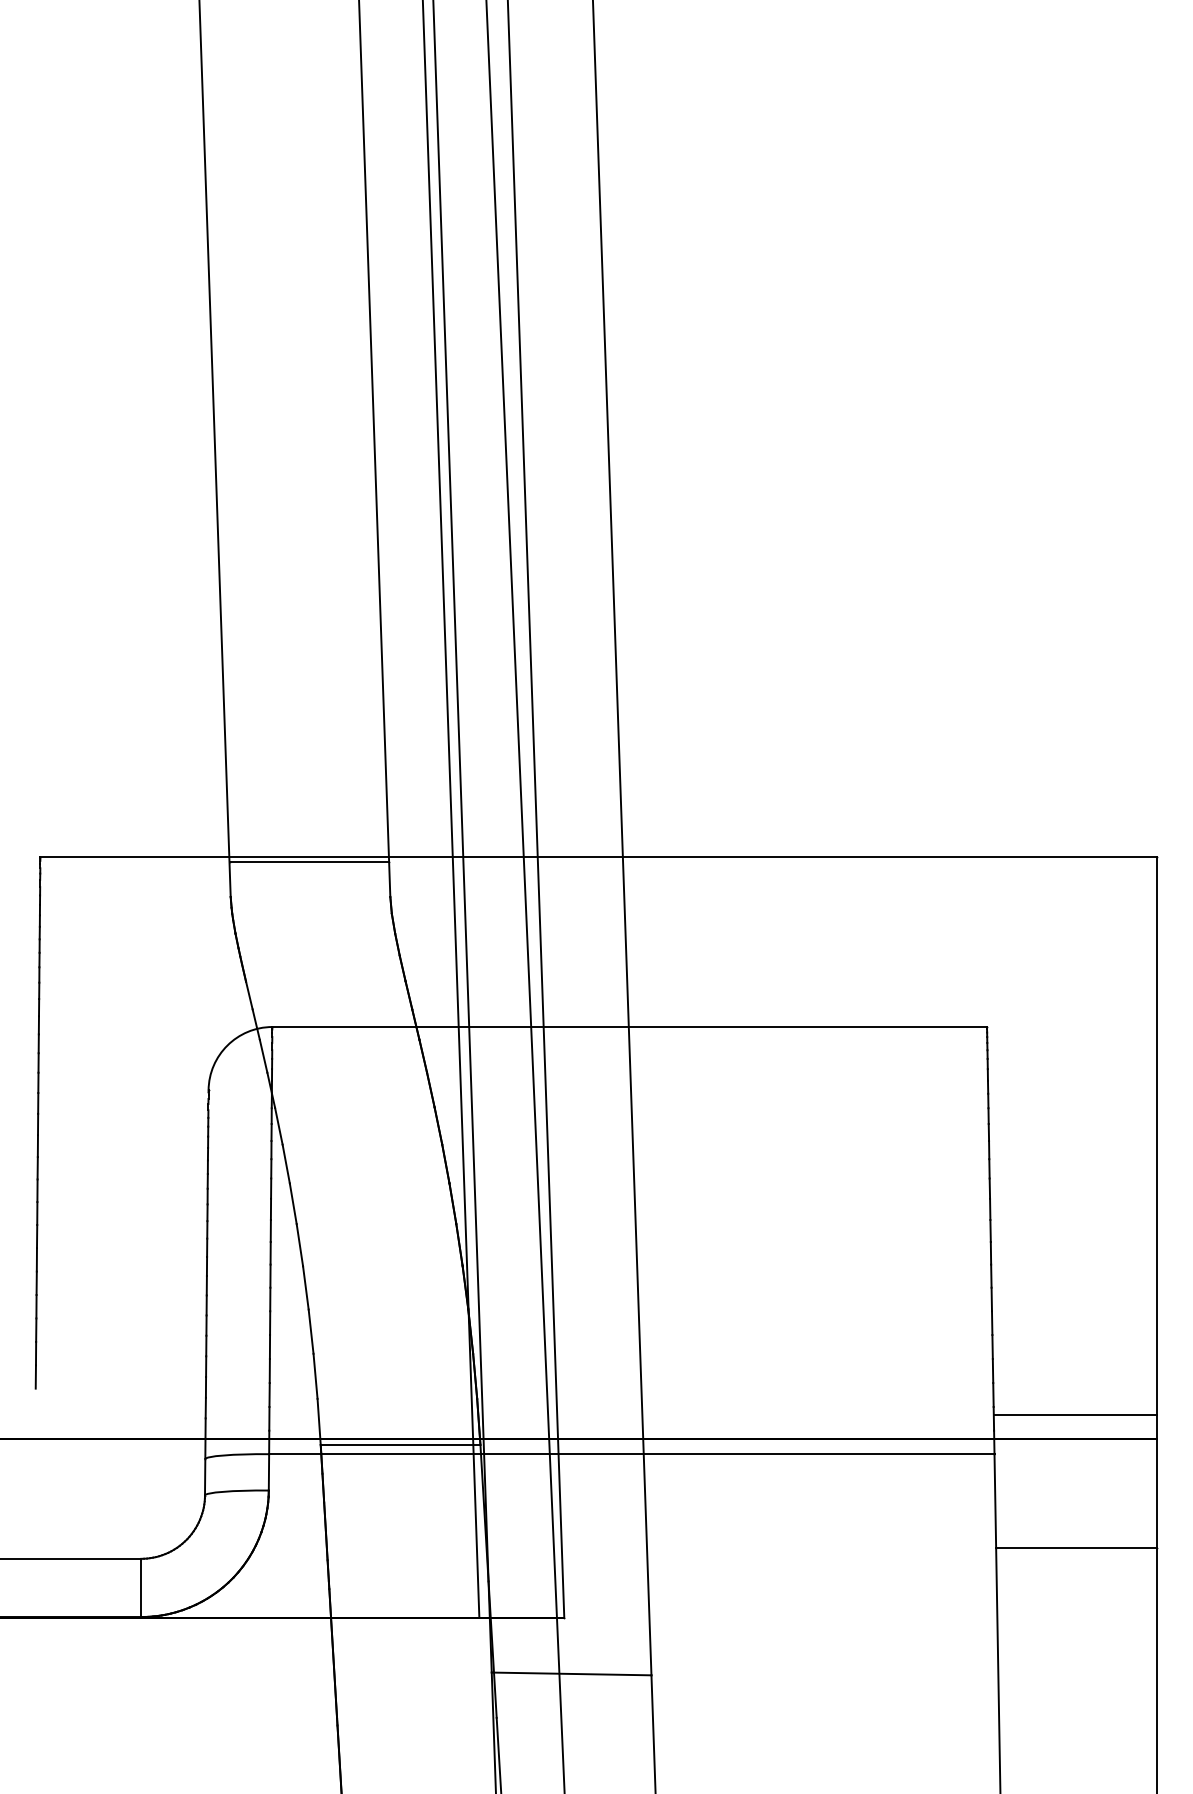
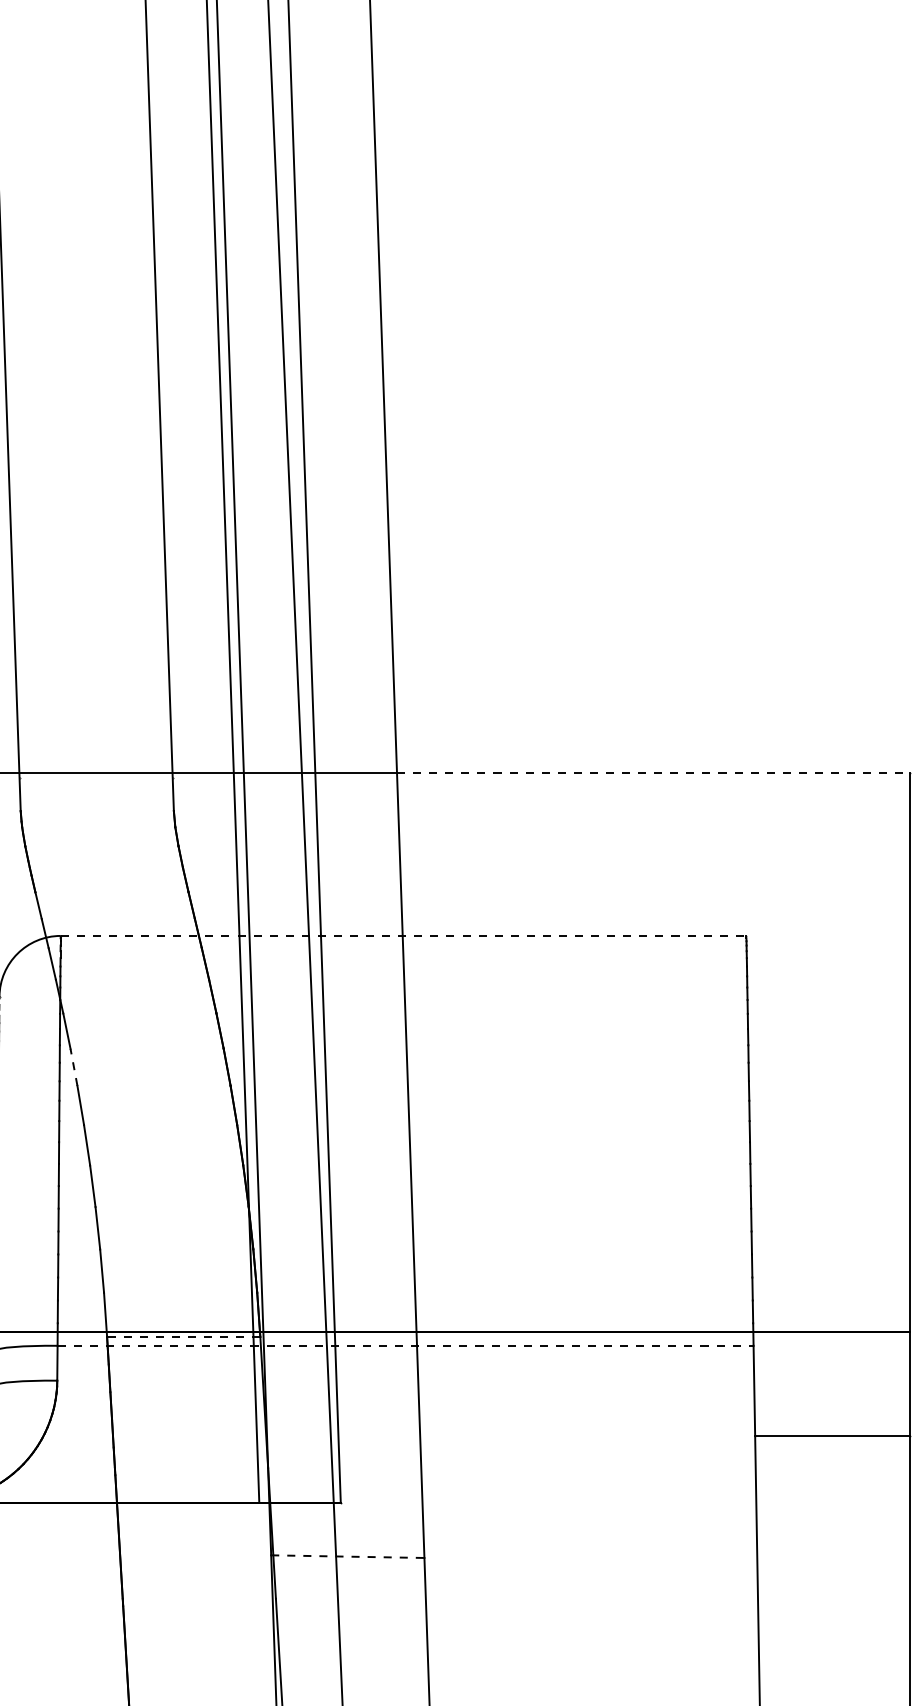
line: (890, 856) -> (653, 772), solid -> dashed
line: (309, 862) -> (96, 778), removed
line: (630, 1027) -> (404, 936), solid -> dashed
line: (286, 1164) -> (74, 1067), solid -> dashed
line: (1075, 1415) -> (831, 1308), removed
line: (400, 1444) -> (183, 1336), solid -> dashed
line: (631, 1454) -> (405, 1346), solid -> dashed
line: (571, 1673) -> (347, 1556), solid -> dashed

